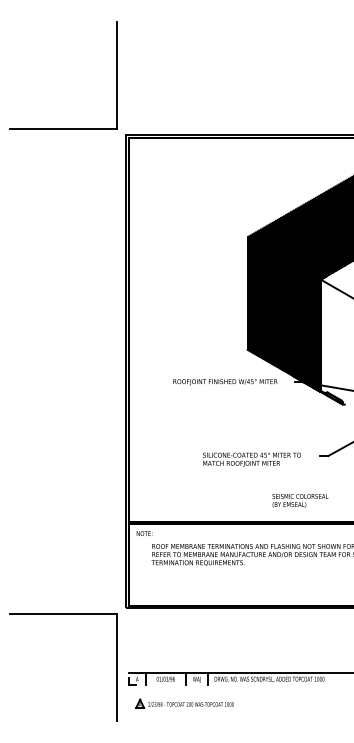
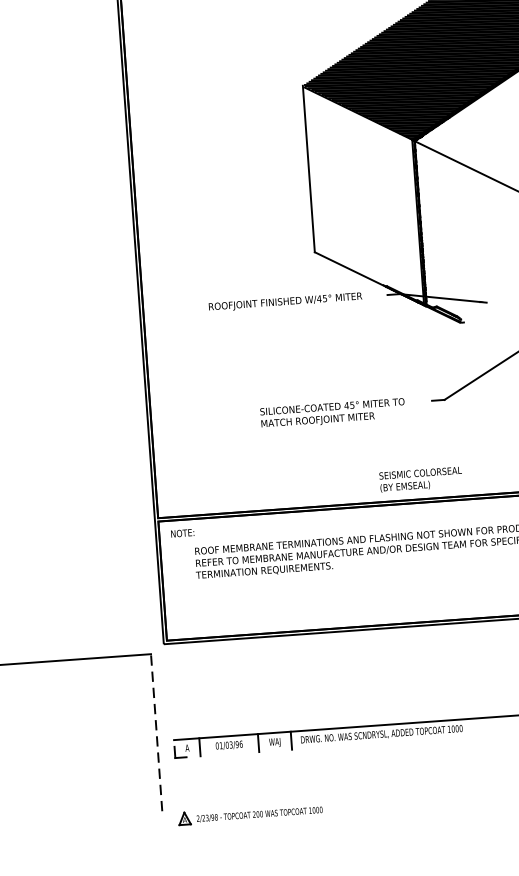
hatch: (283, 314) -> (363, 196), removed
text: (300, 500) -> (421, 479), moved
line: (117, 666) -> (156, 731), solid -> dashed
part: (184, 703) -> (249, 813), moved

